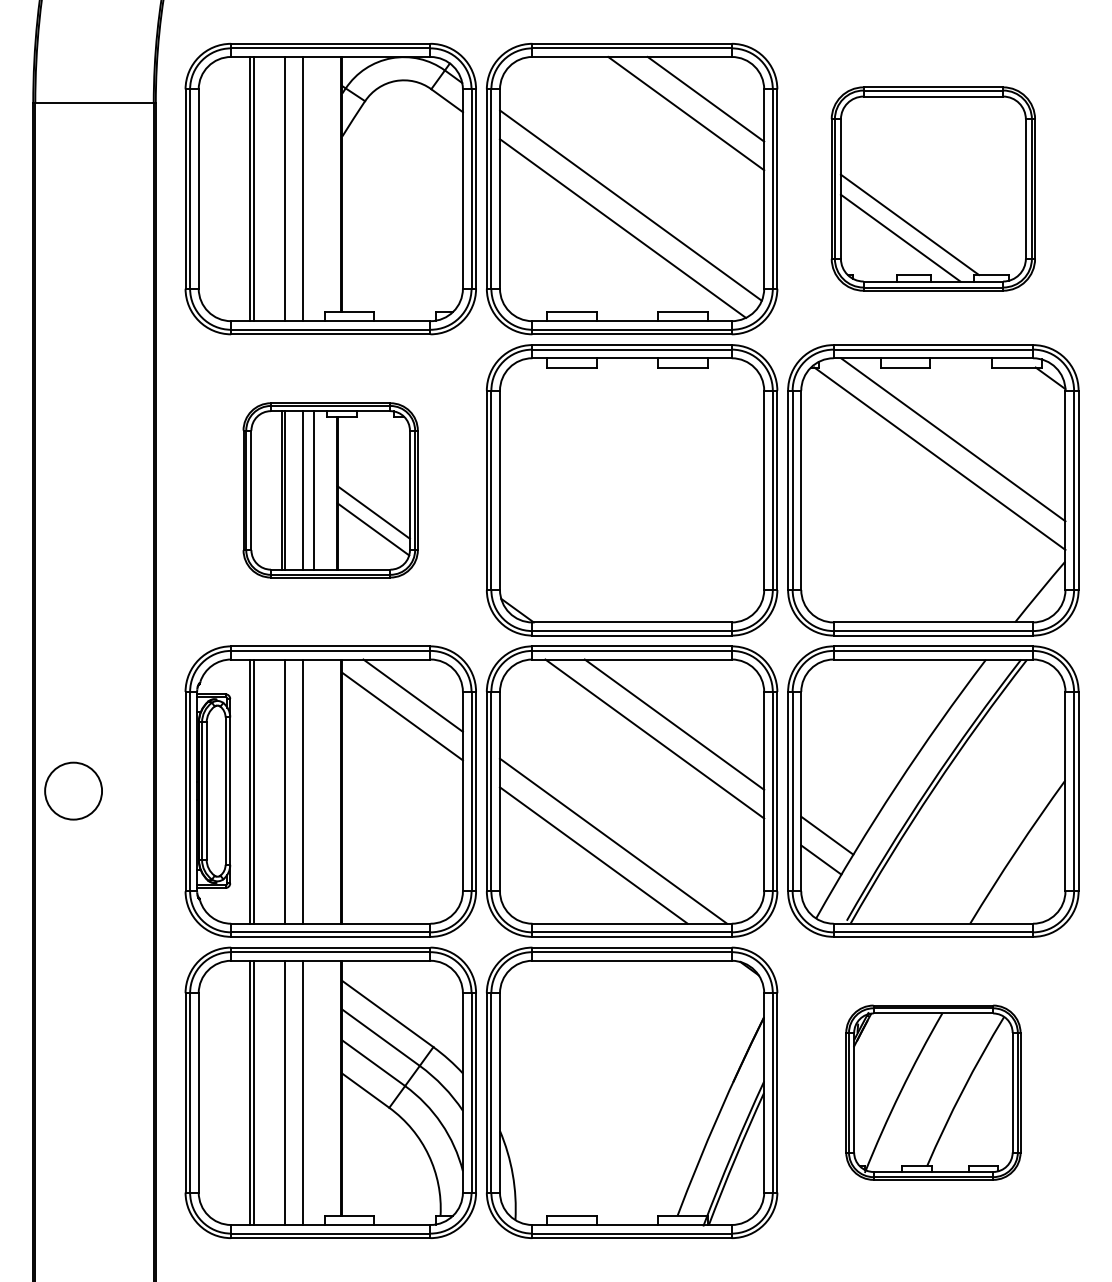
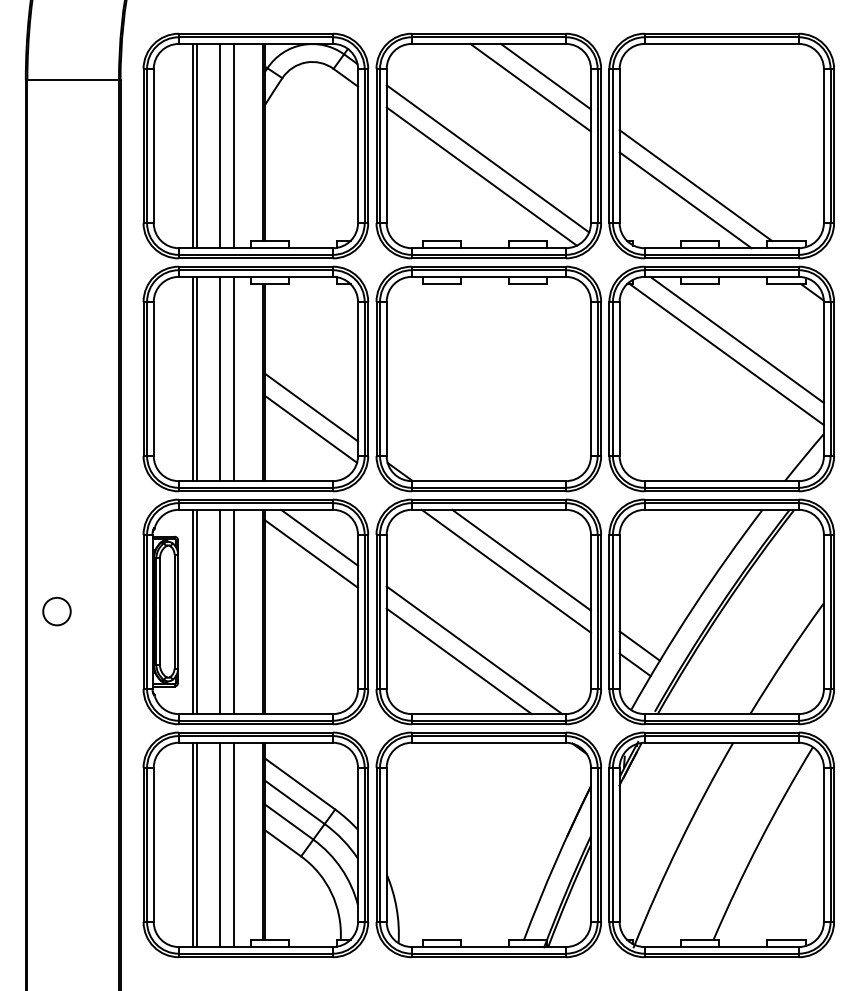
part: (933, 188) -> (721, 145), size x1.43
part: (330, 490) -> (255, 379), size x1.67
circle: (73, 790) -> (56, 611), size x0.62
part: (933, 1092) -> (721, 844), size x1.67

